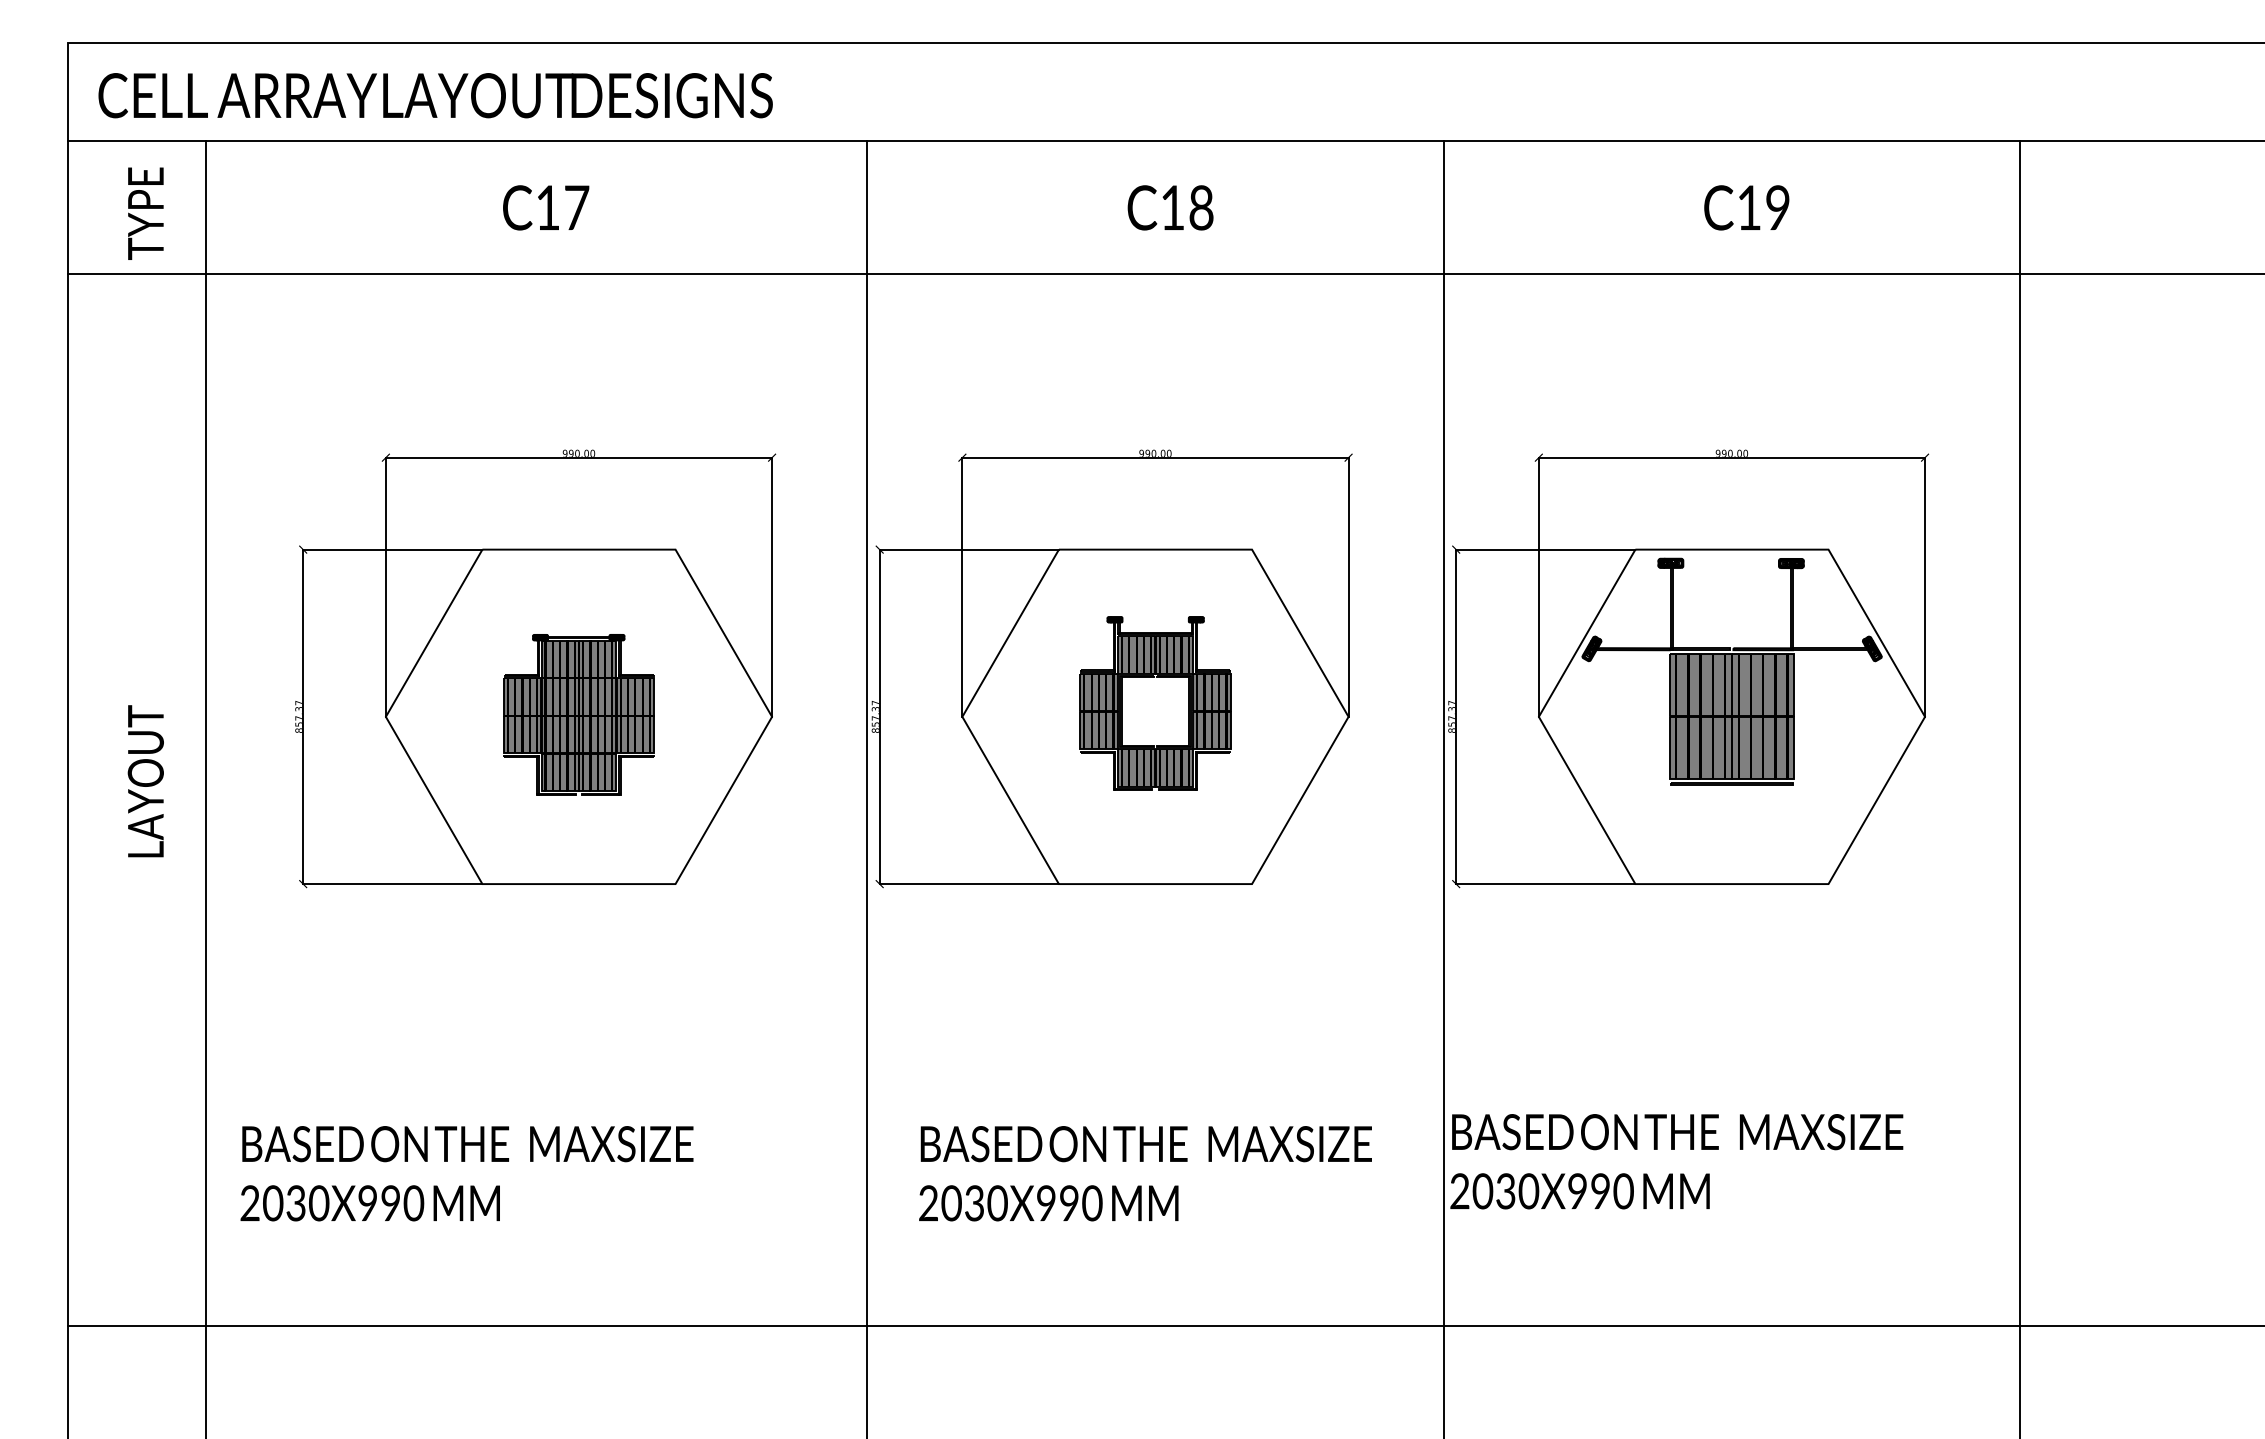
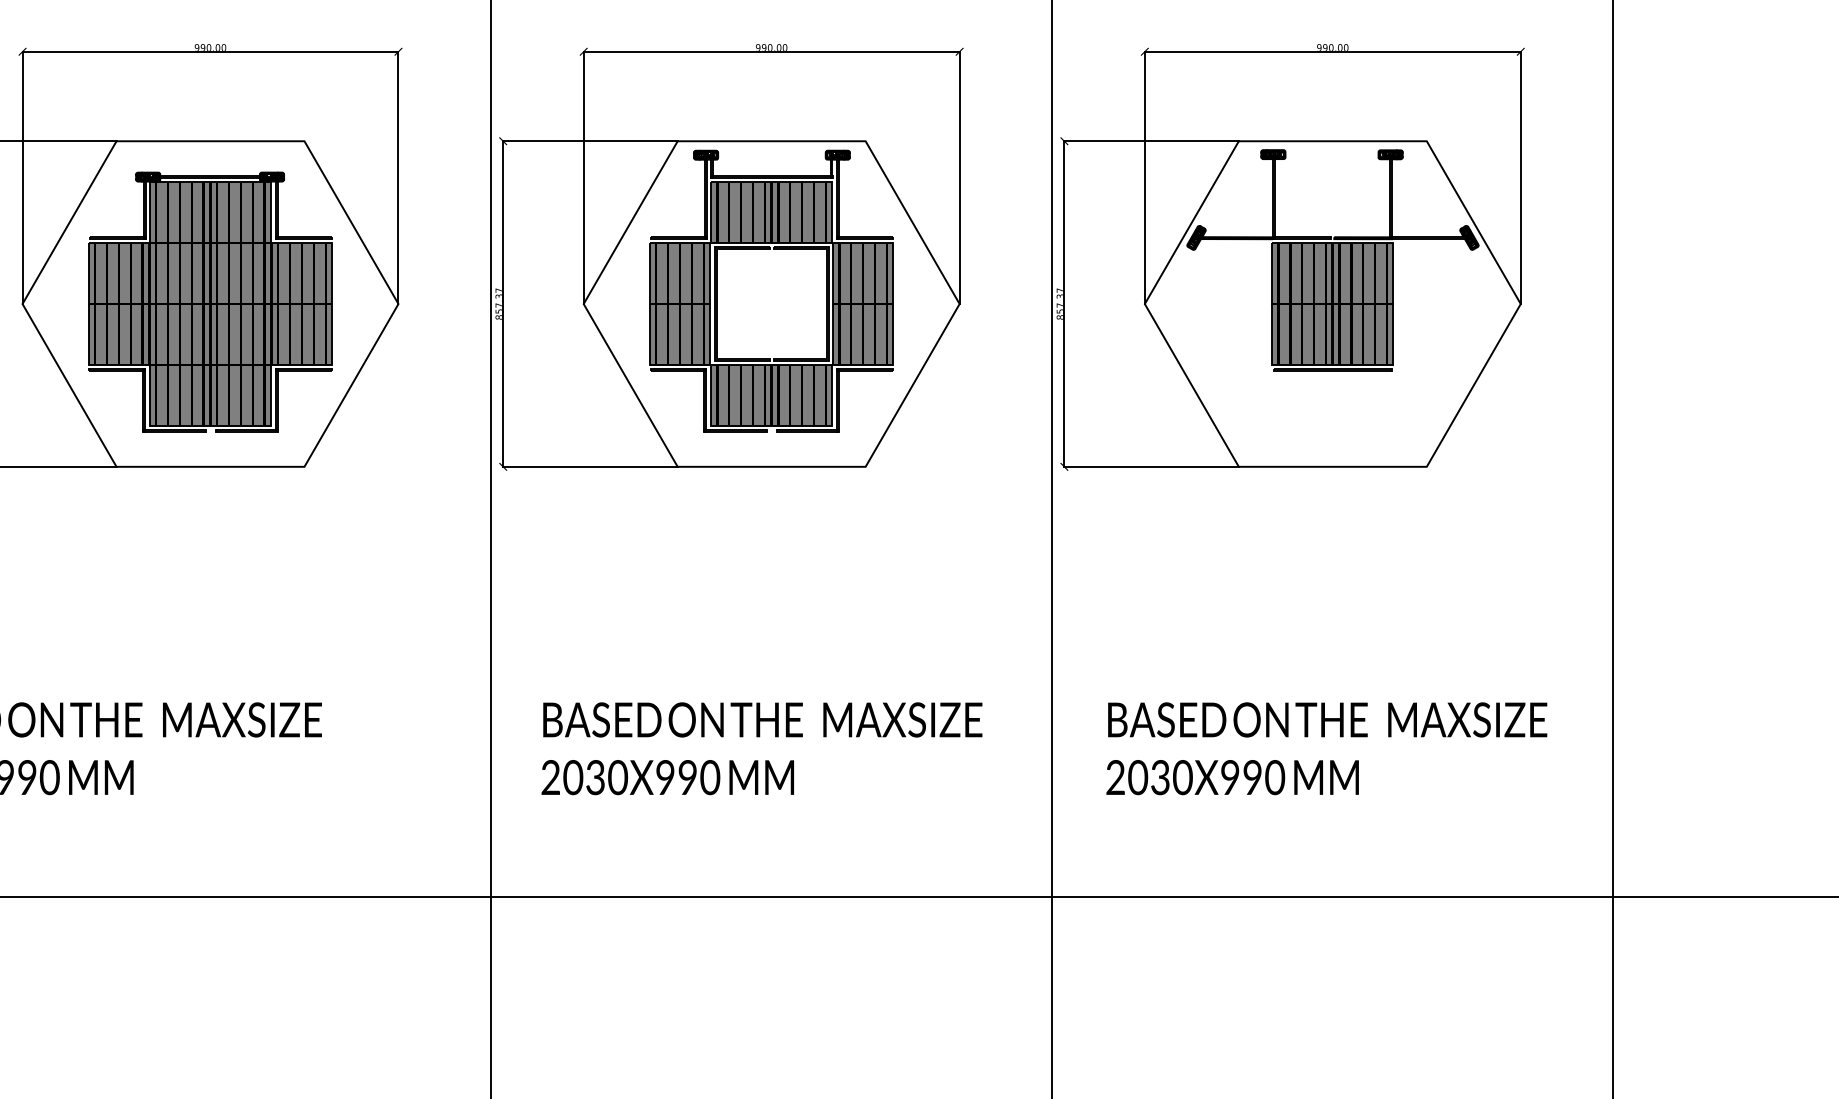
part: (1155, 703) -> (771, 291), size x1.67
part: (578, 714) -> (210, 301), size x1.67
text: (1676, 1161) -> (1326, 748), moved

